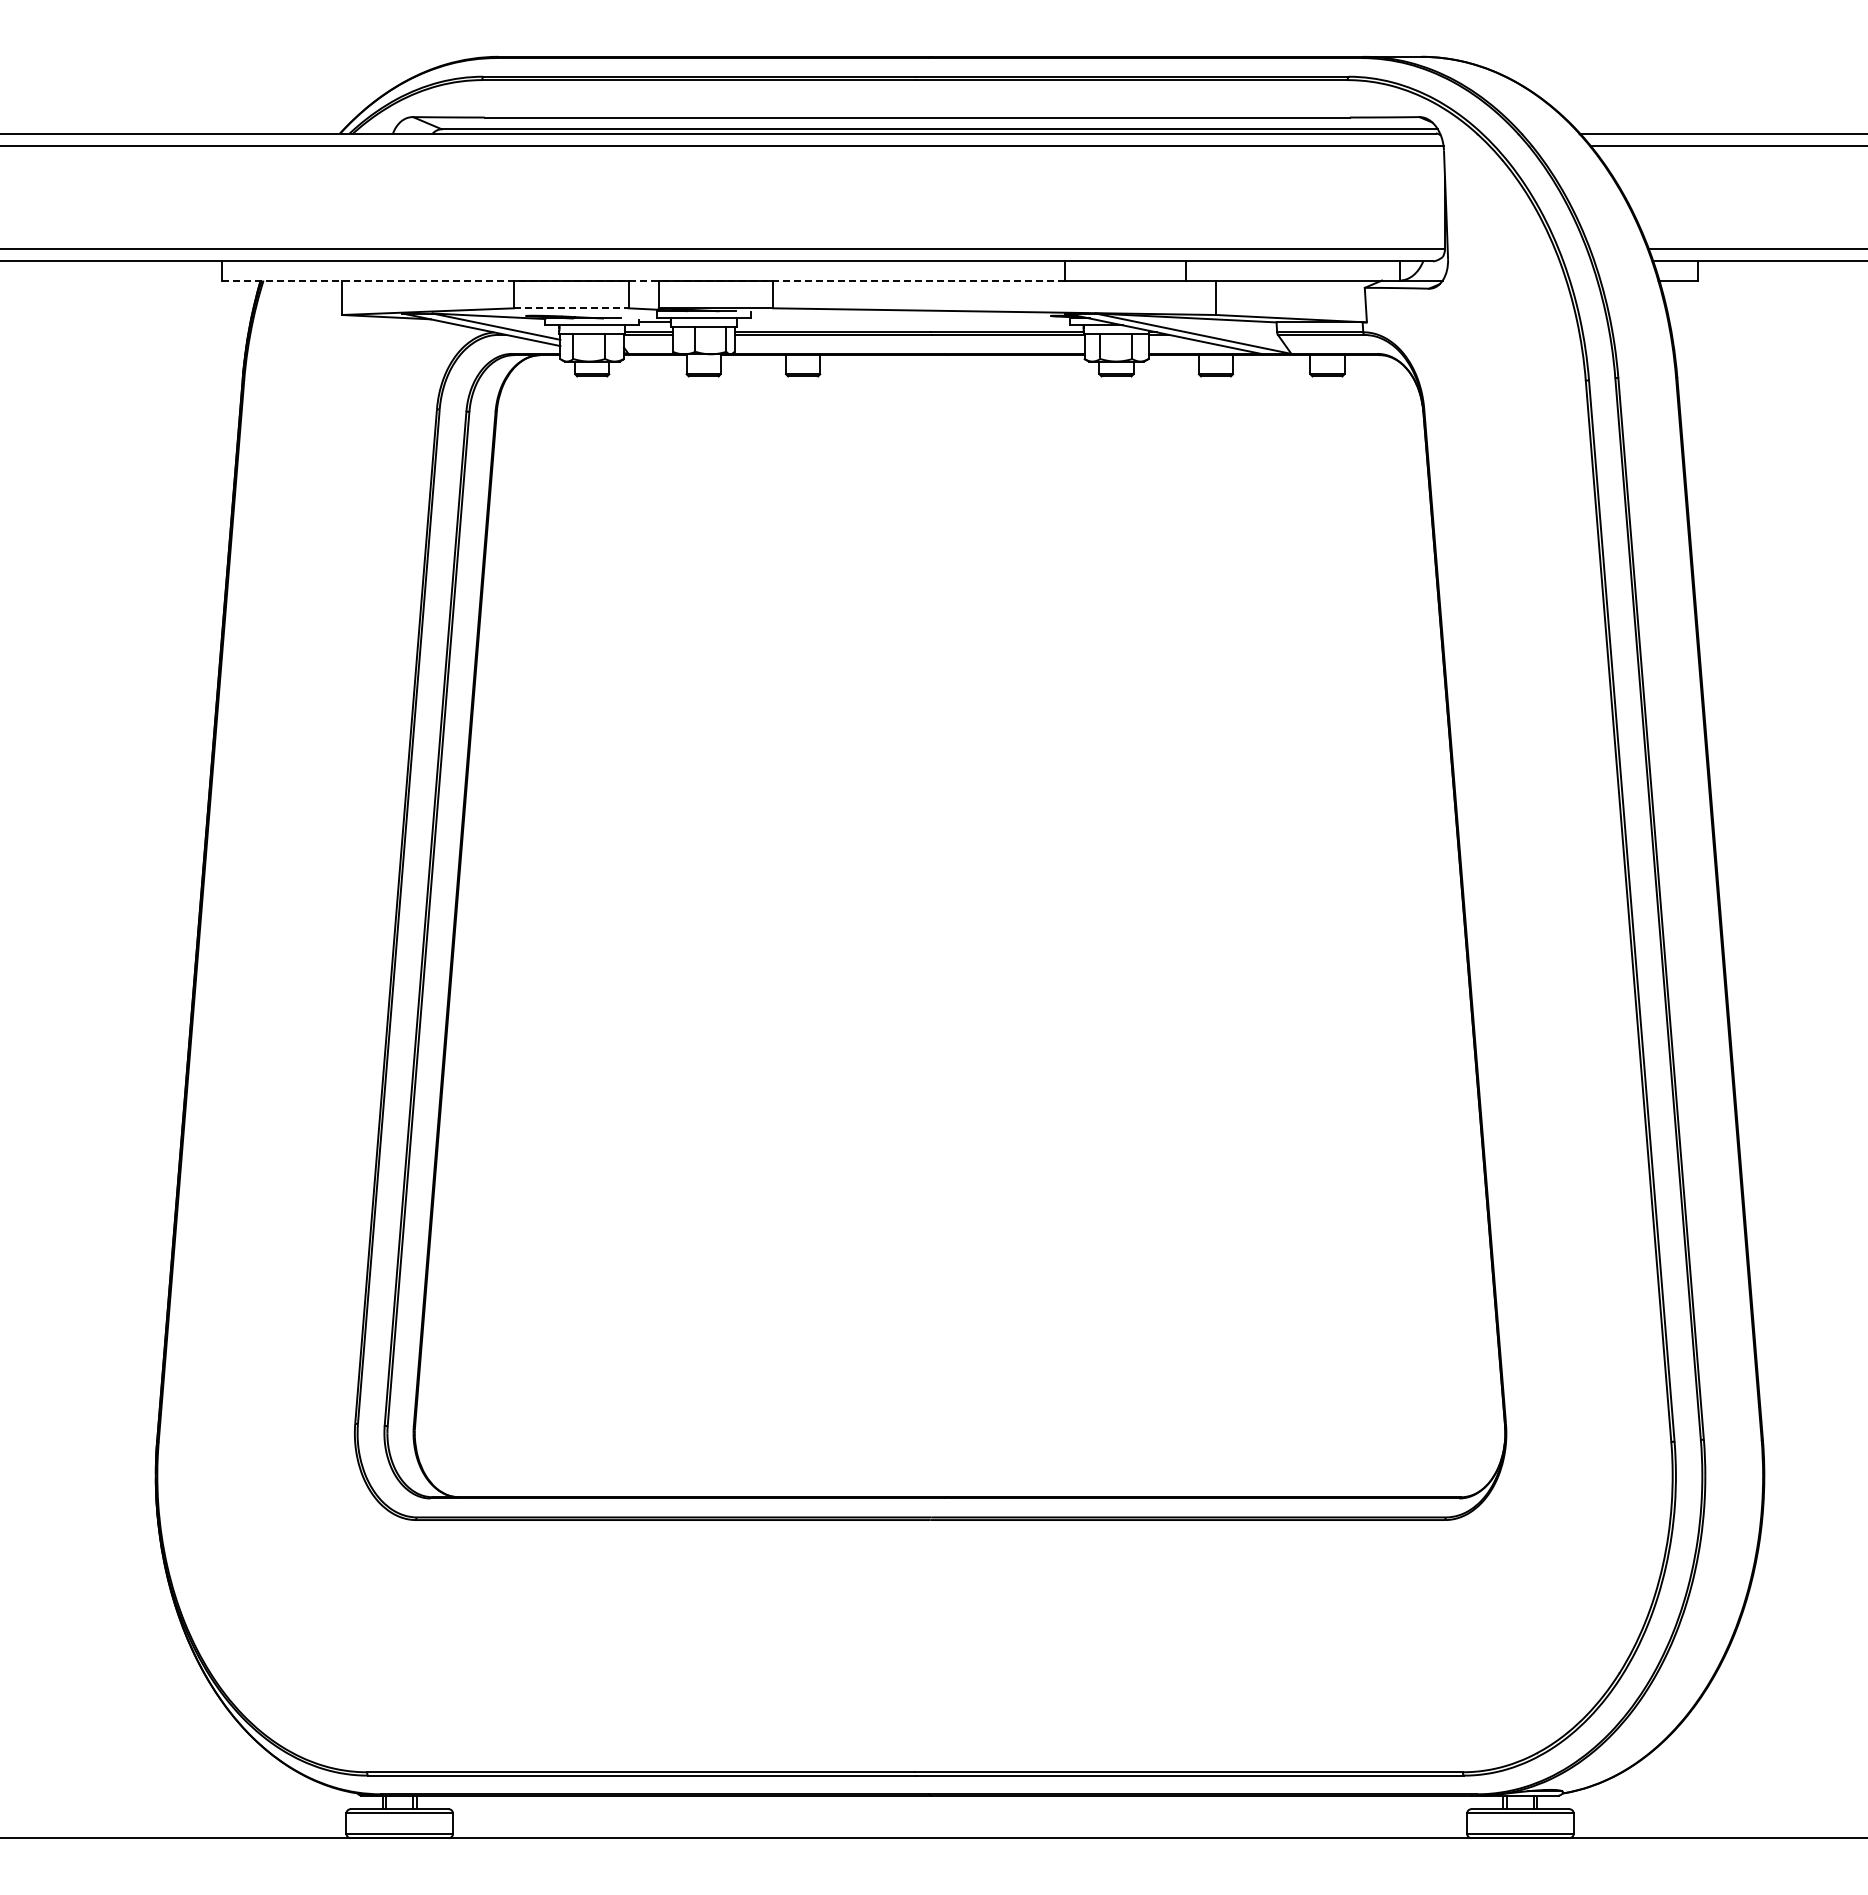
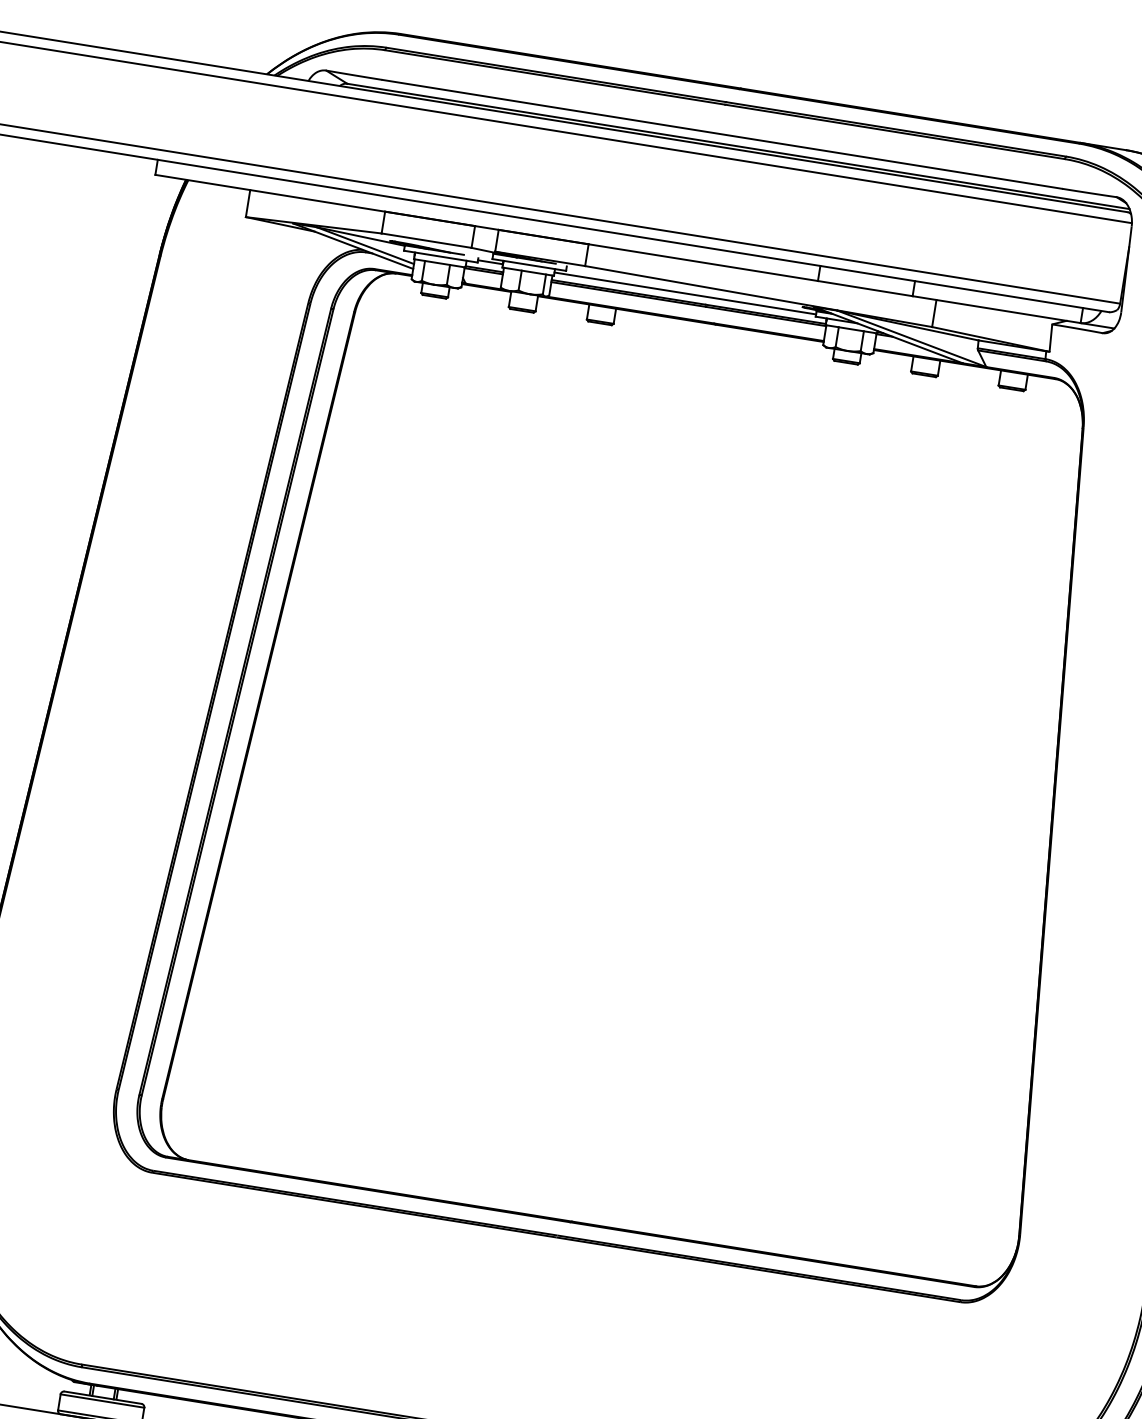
line: (643, 280) -> (486, 227), dashed -> solid
line: (571, 308) -> (426, 240), dashed -> solid
line: (902, 322) -> (684, 293), added

